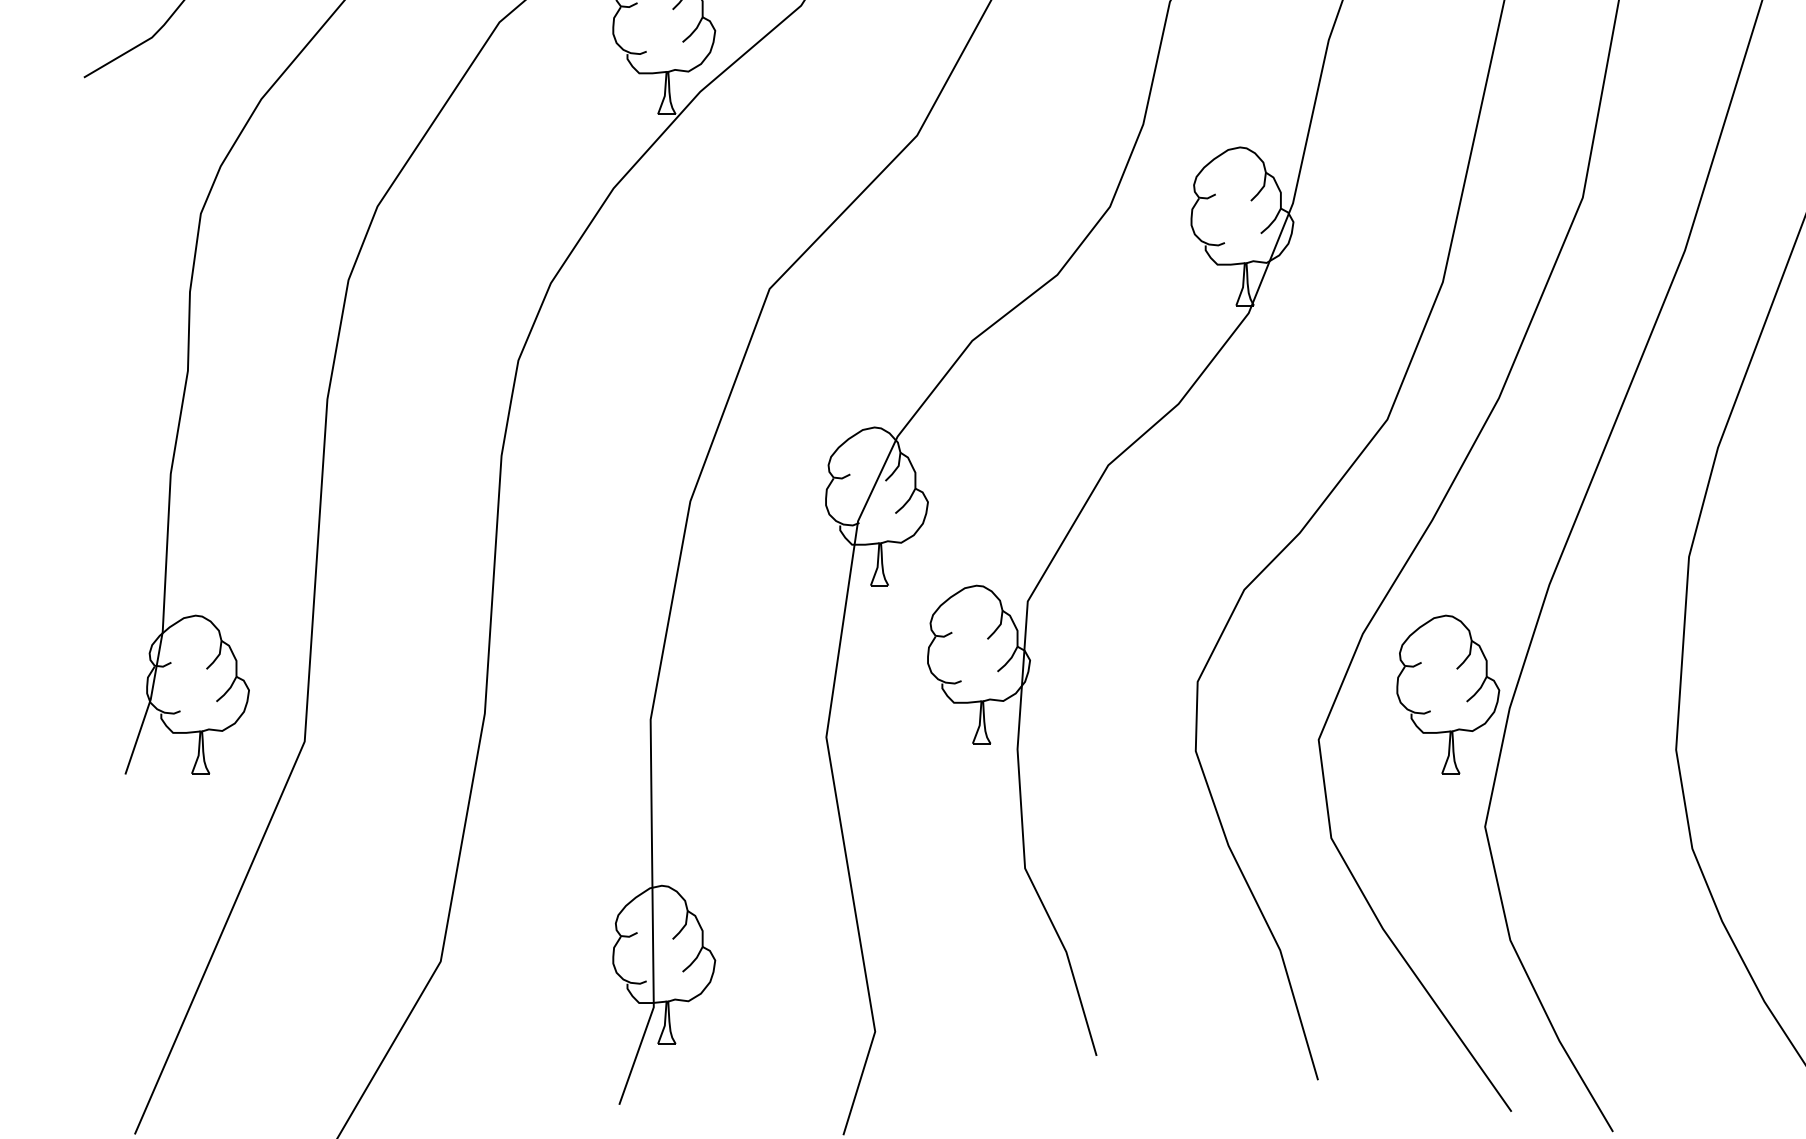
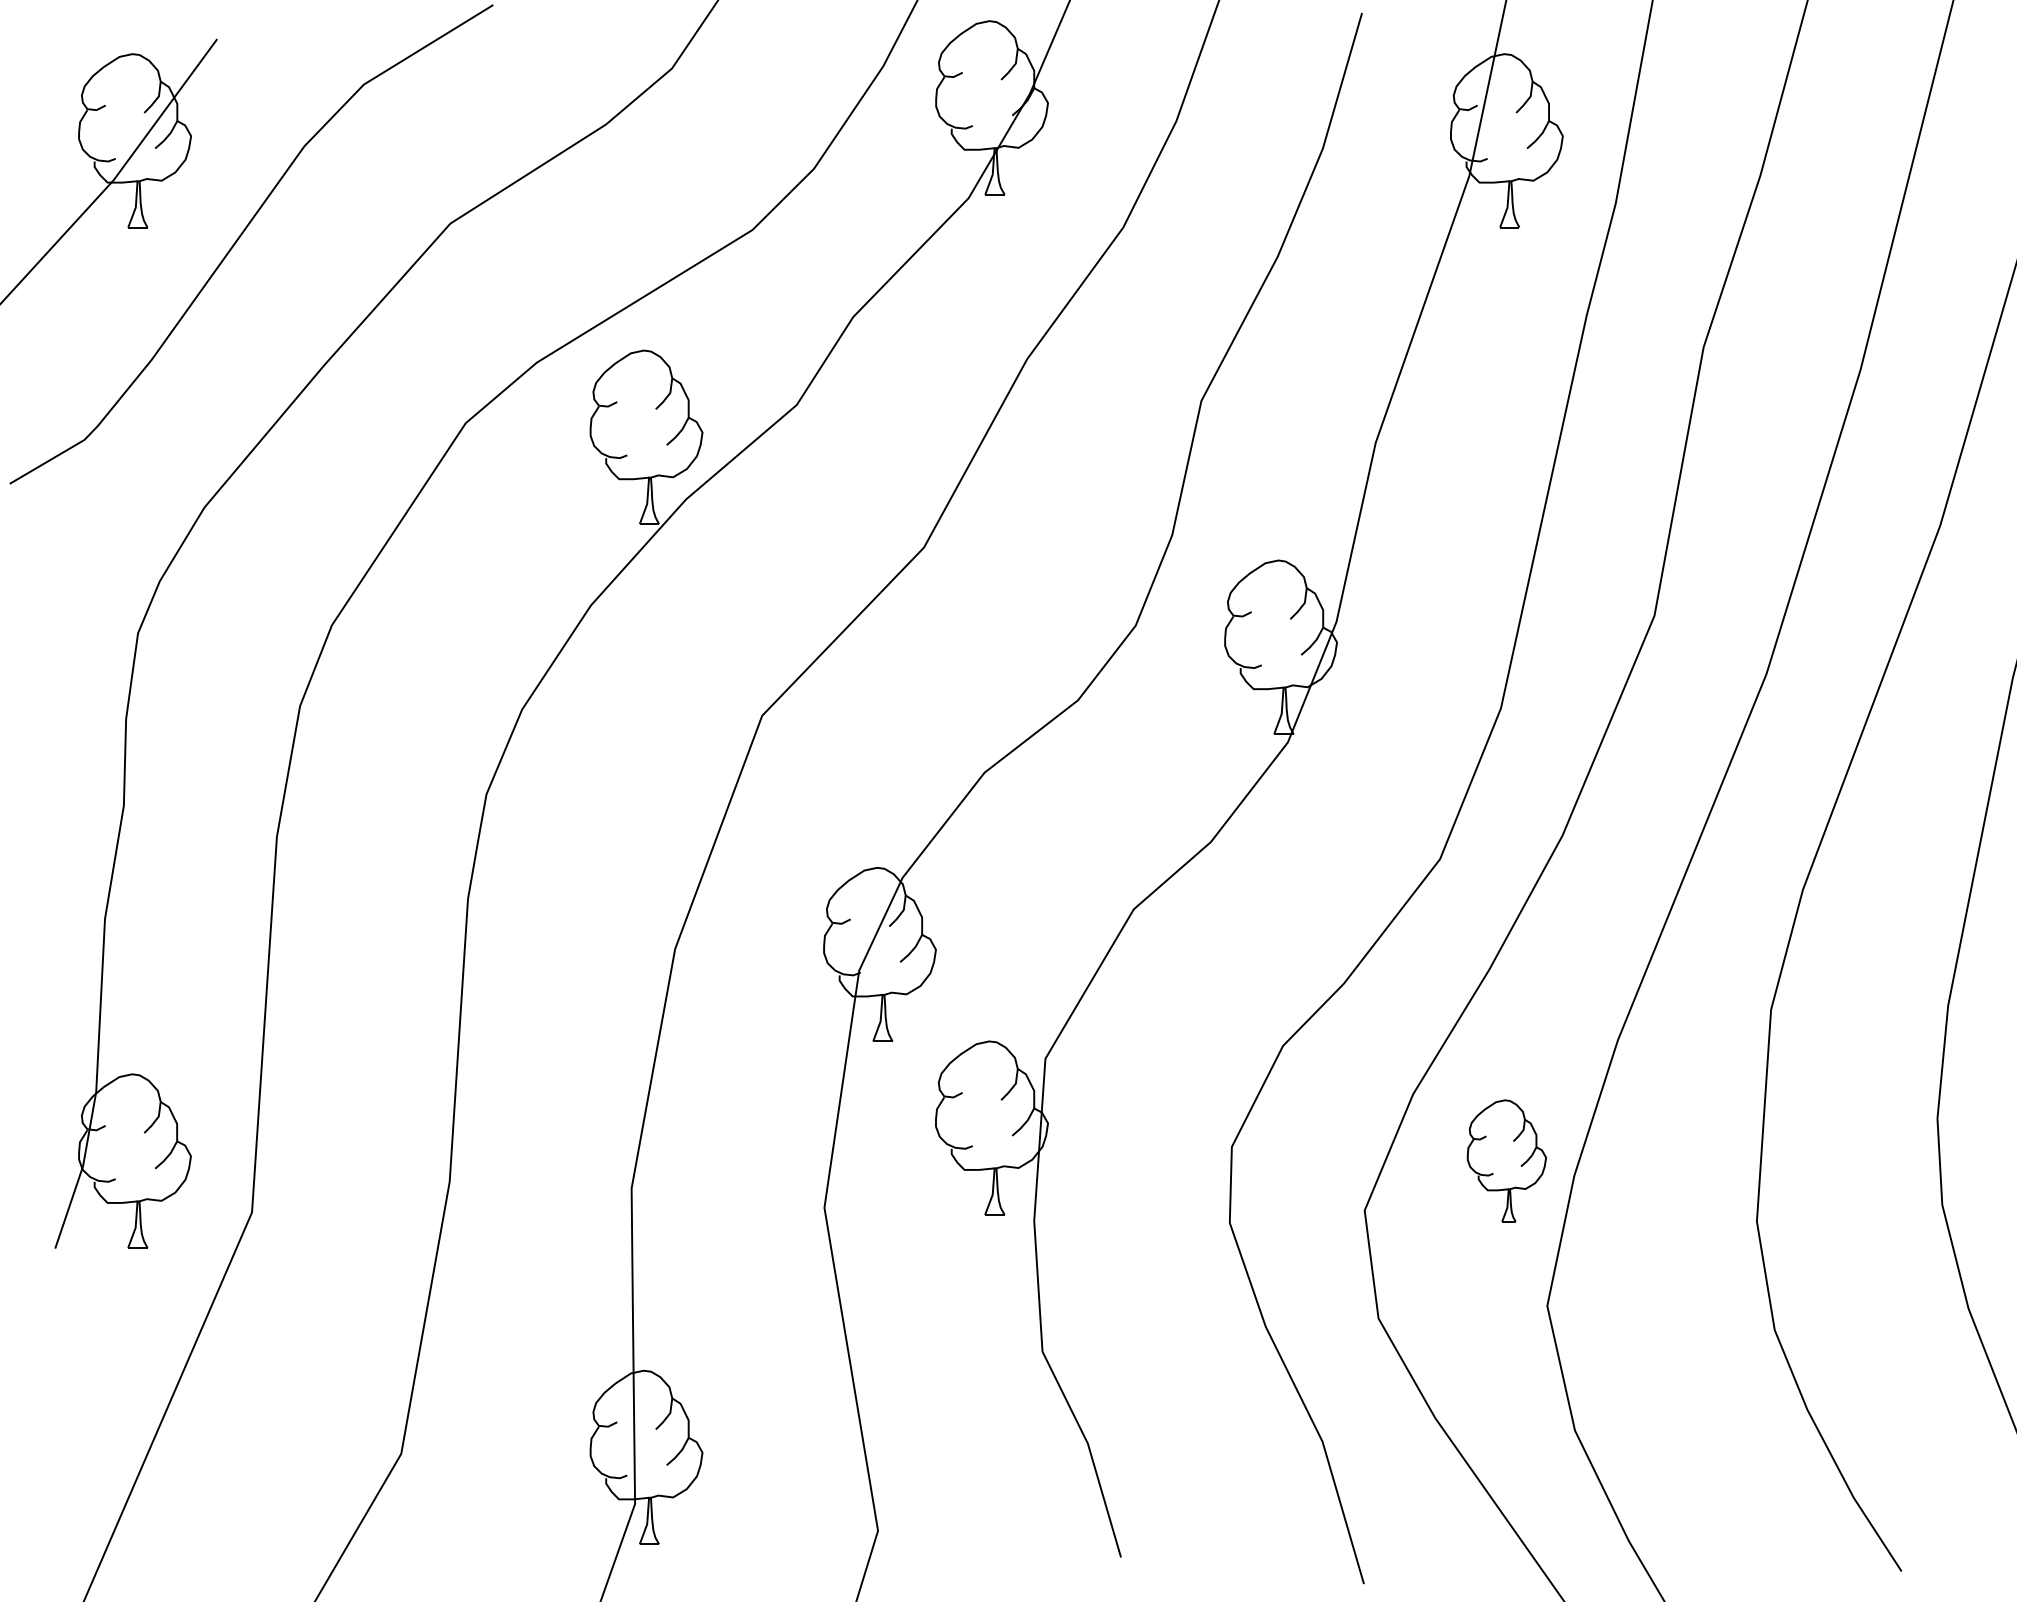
part: (1447, 694) -> (1506, 1160), size x0.7

